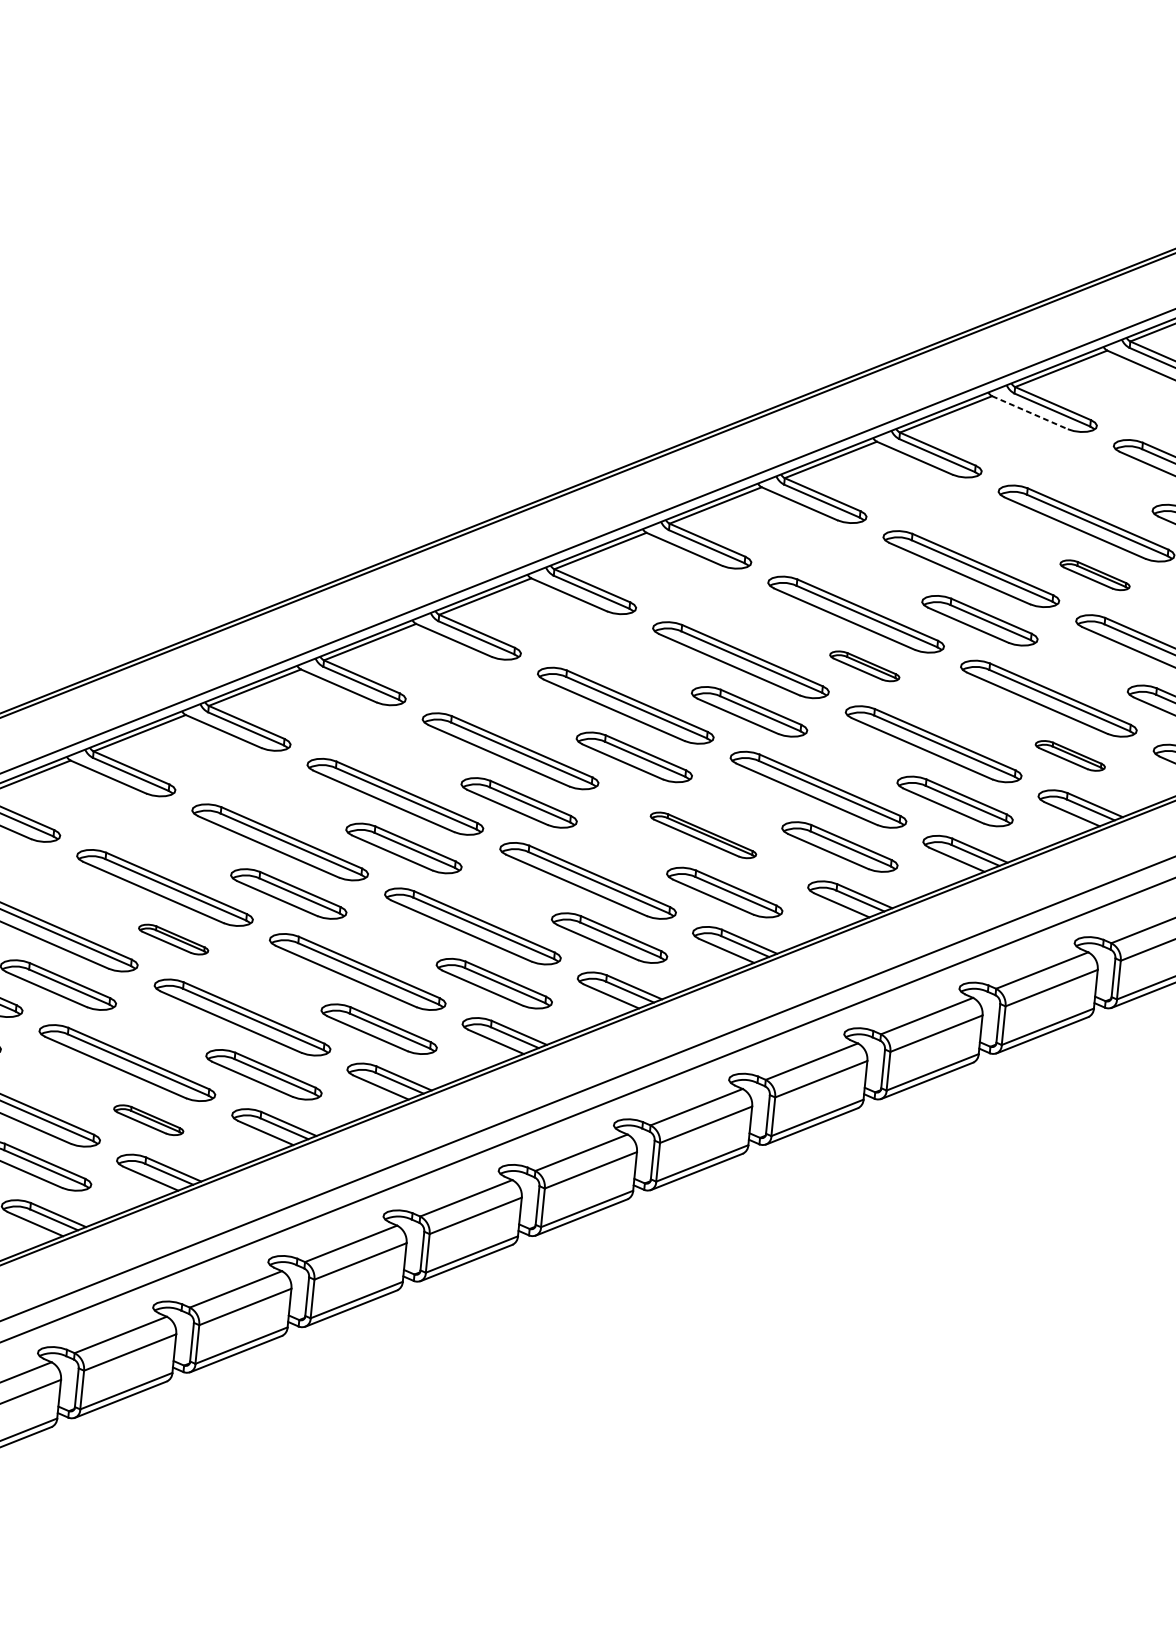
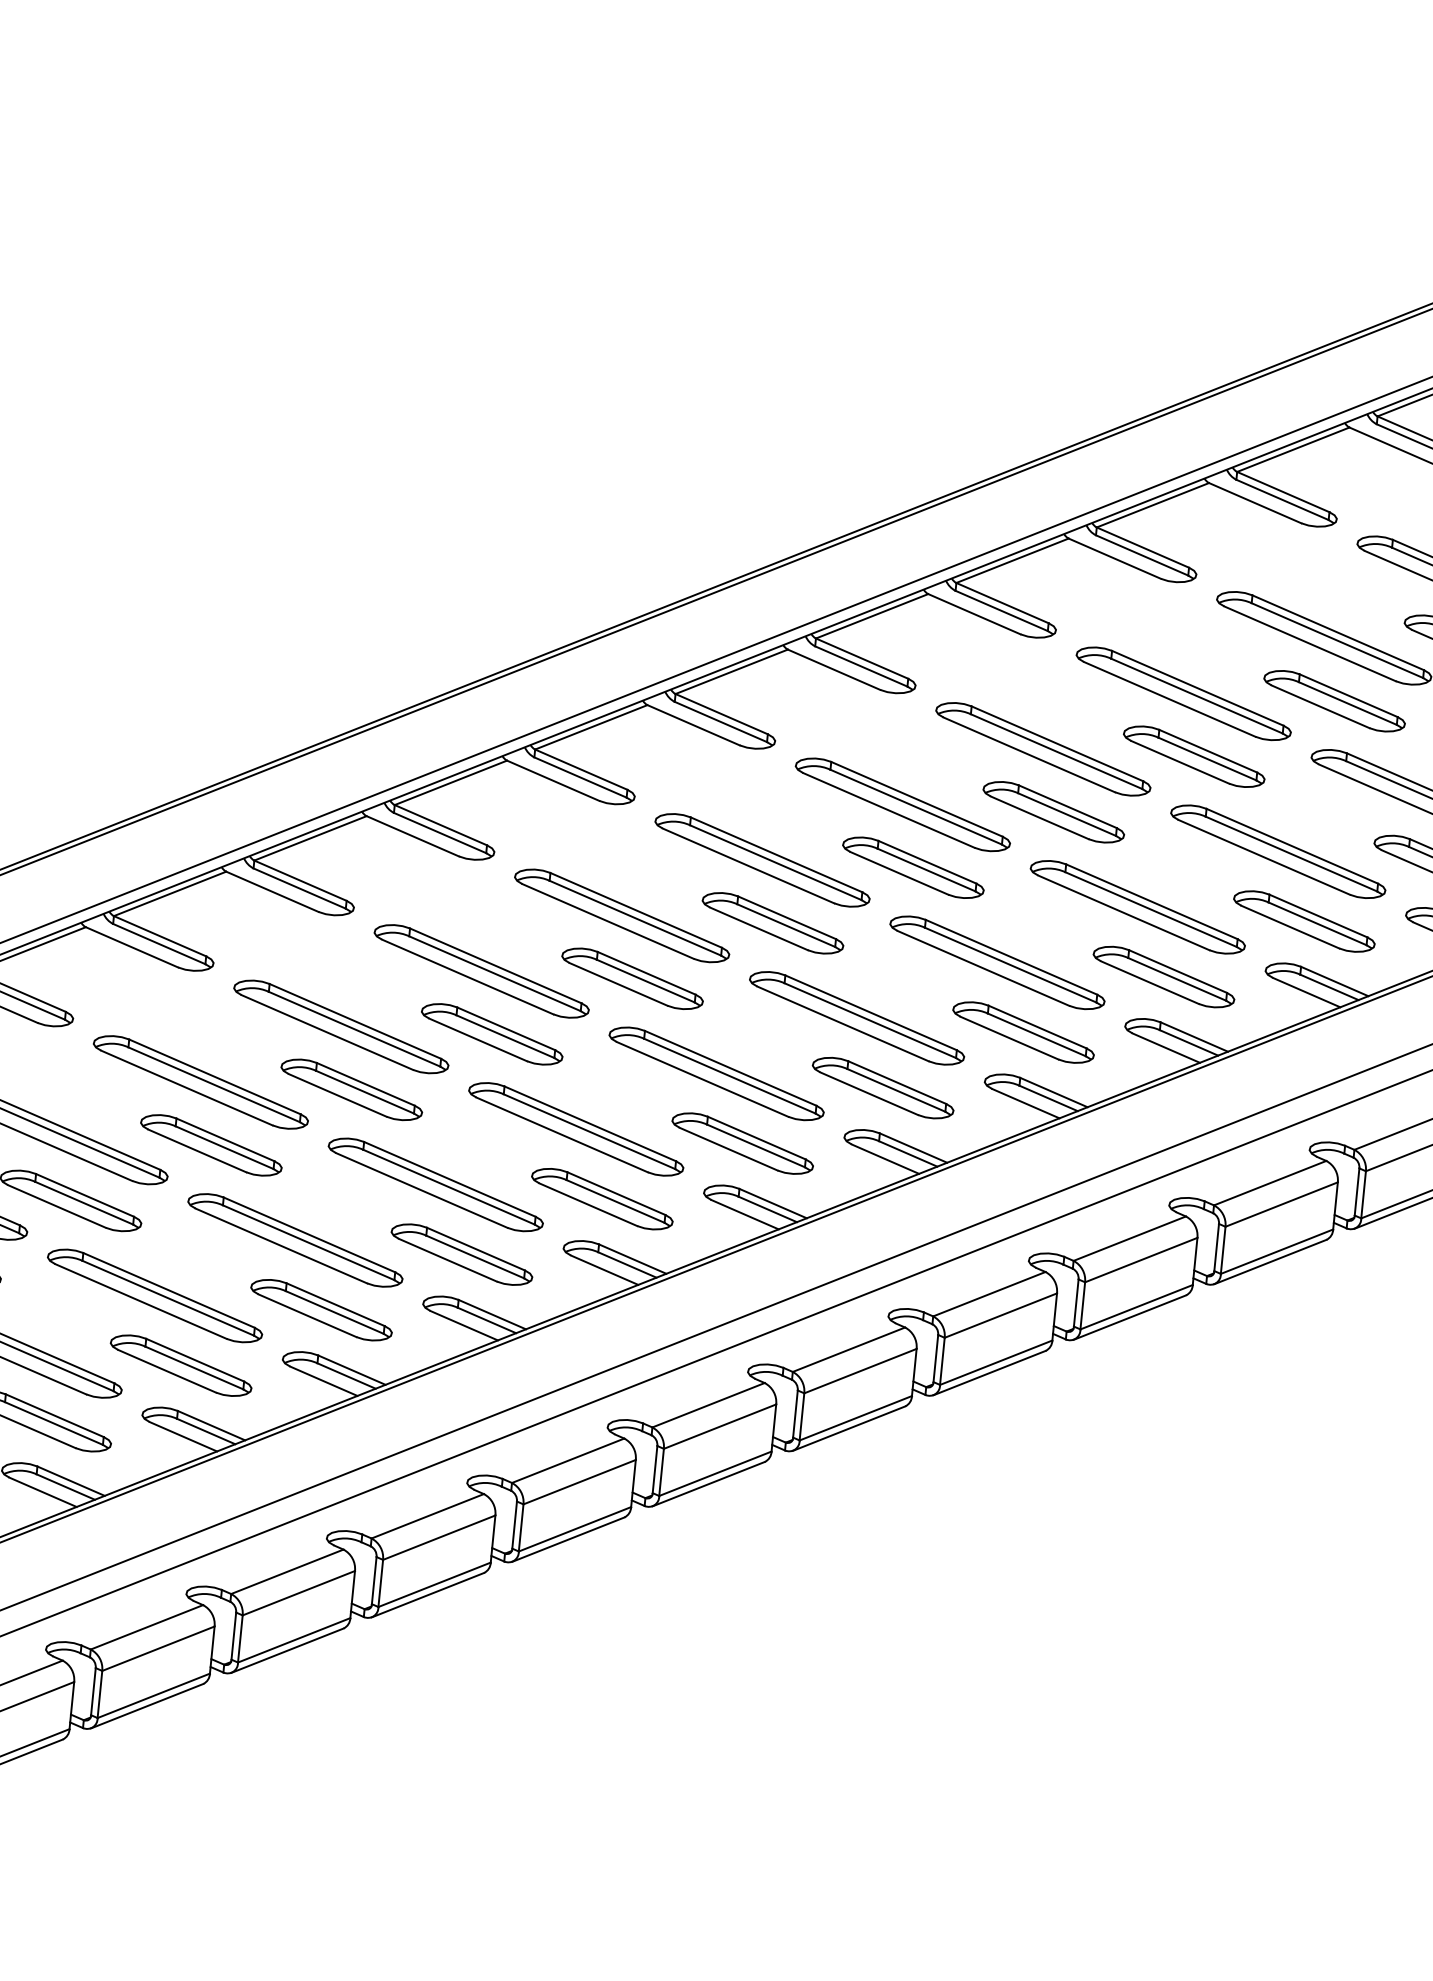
line: (1030, 412) -> (1255, 503), dashed -> solid
part: (1095, 575) -> (1334, 701), size x1.67
part: (864, 666) -> (1053, 812), size x1.67
part: (1070, 755) -> (1304, 921), size x1.67
part: (703, 835) -> (857, 1018), size x1.67
part: (173, 939) -> (211, 1145), size x1.67
part: (148, 1120) -> (180, 1365), size x1.67

